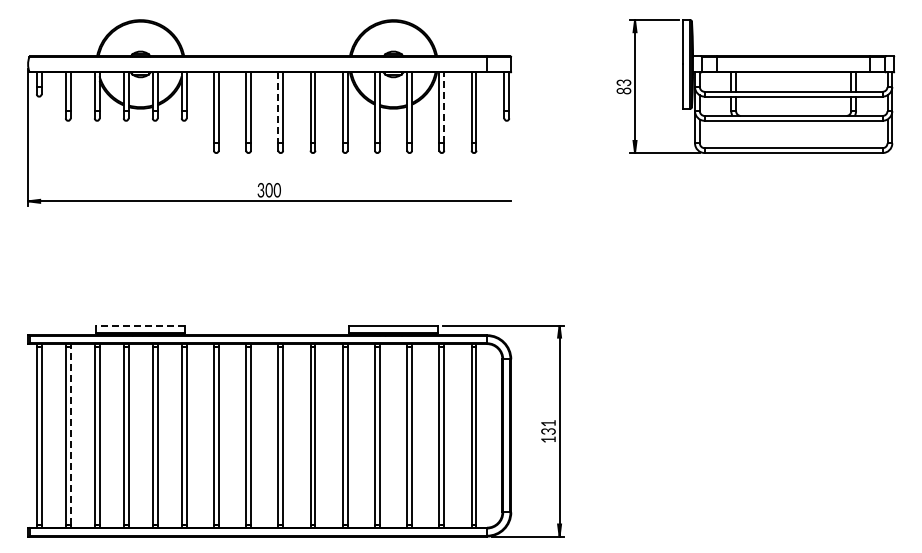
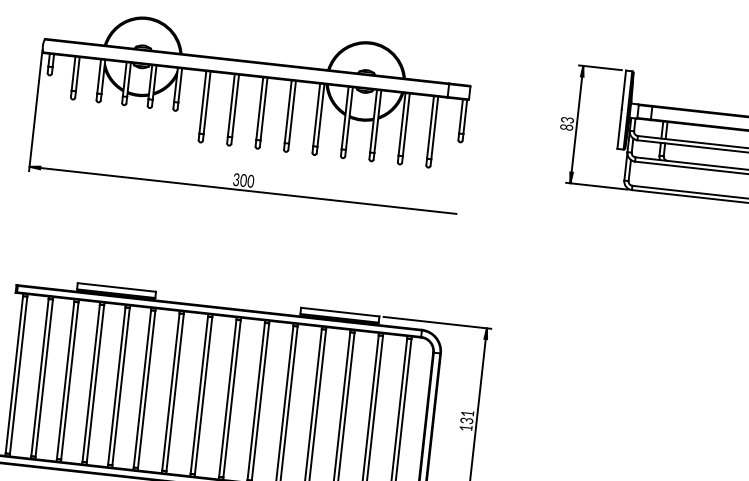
line: (444, 107) -> (406, 124), dashed -> solid
line: (278, 108) -> (259, 109), dashed -> solid
line: (140, 325) -> (116, 287), dashed -> solid
line: (70, 435) -> (44, 377), dashed -> solid

